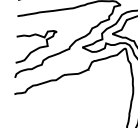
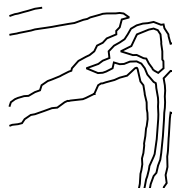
curve: (36, 48) -> (32, 71), removed

